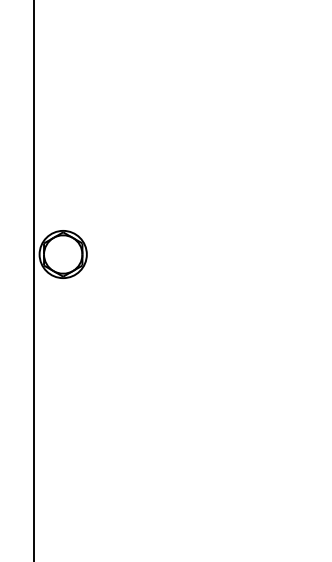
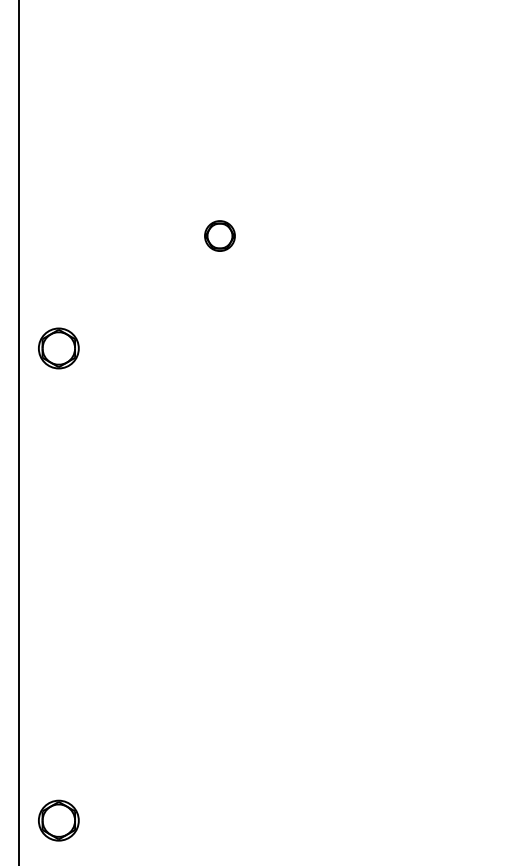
part: (182, 170) -> (219, 235), added
part: (63, 254) -> (58, 348), size x0.62

